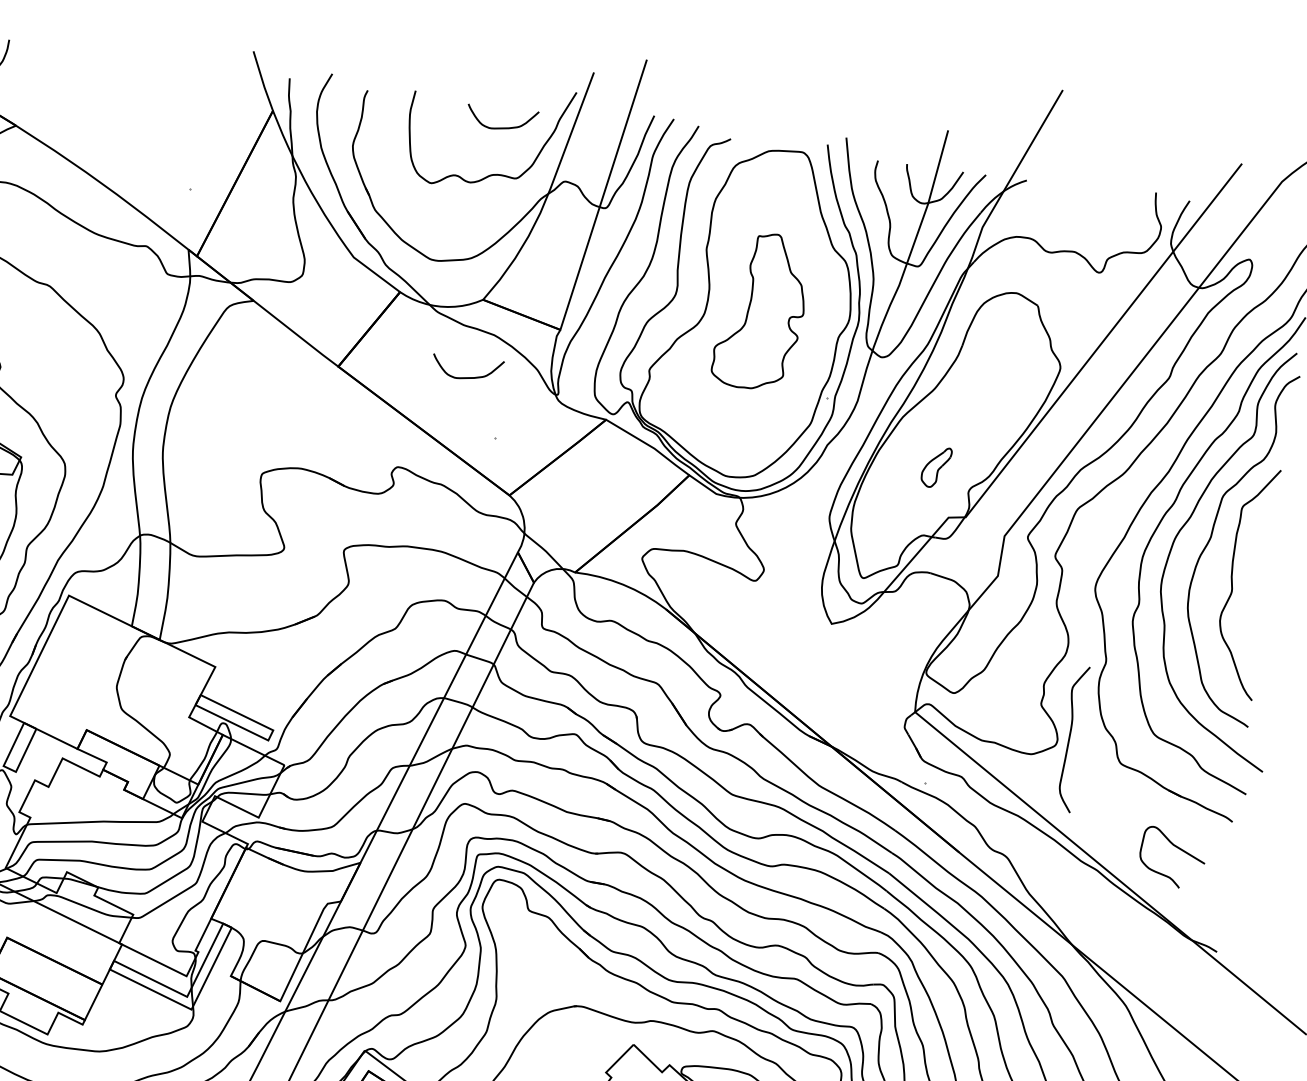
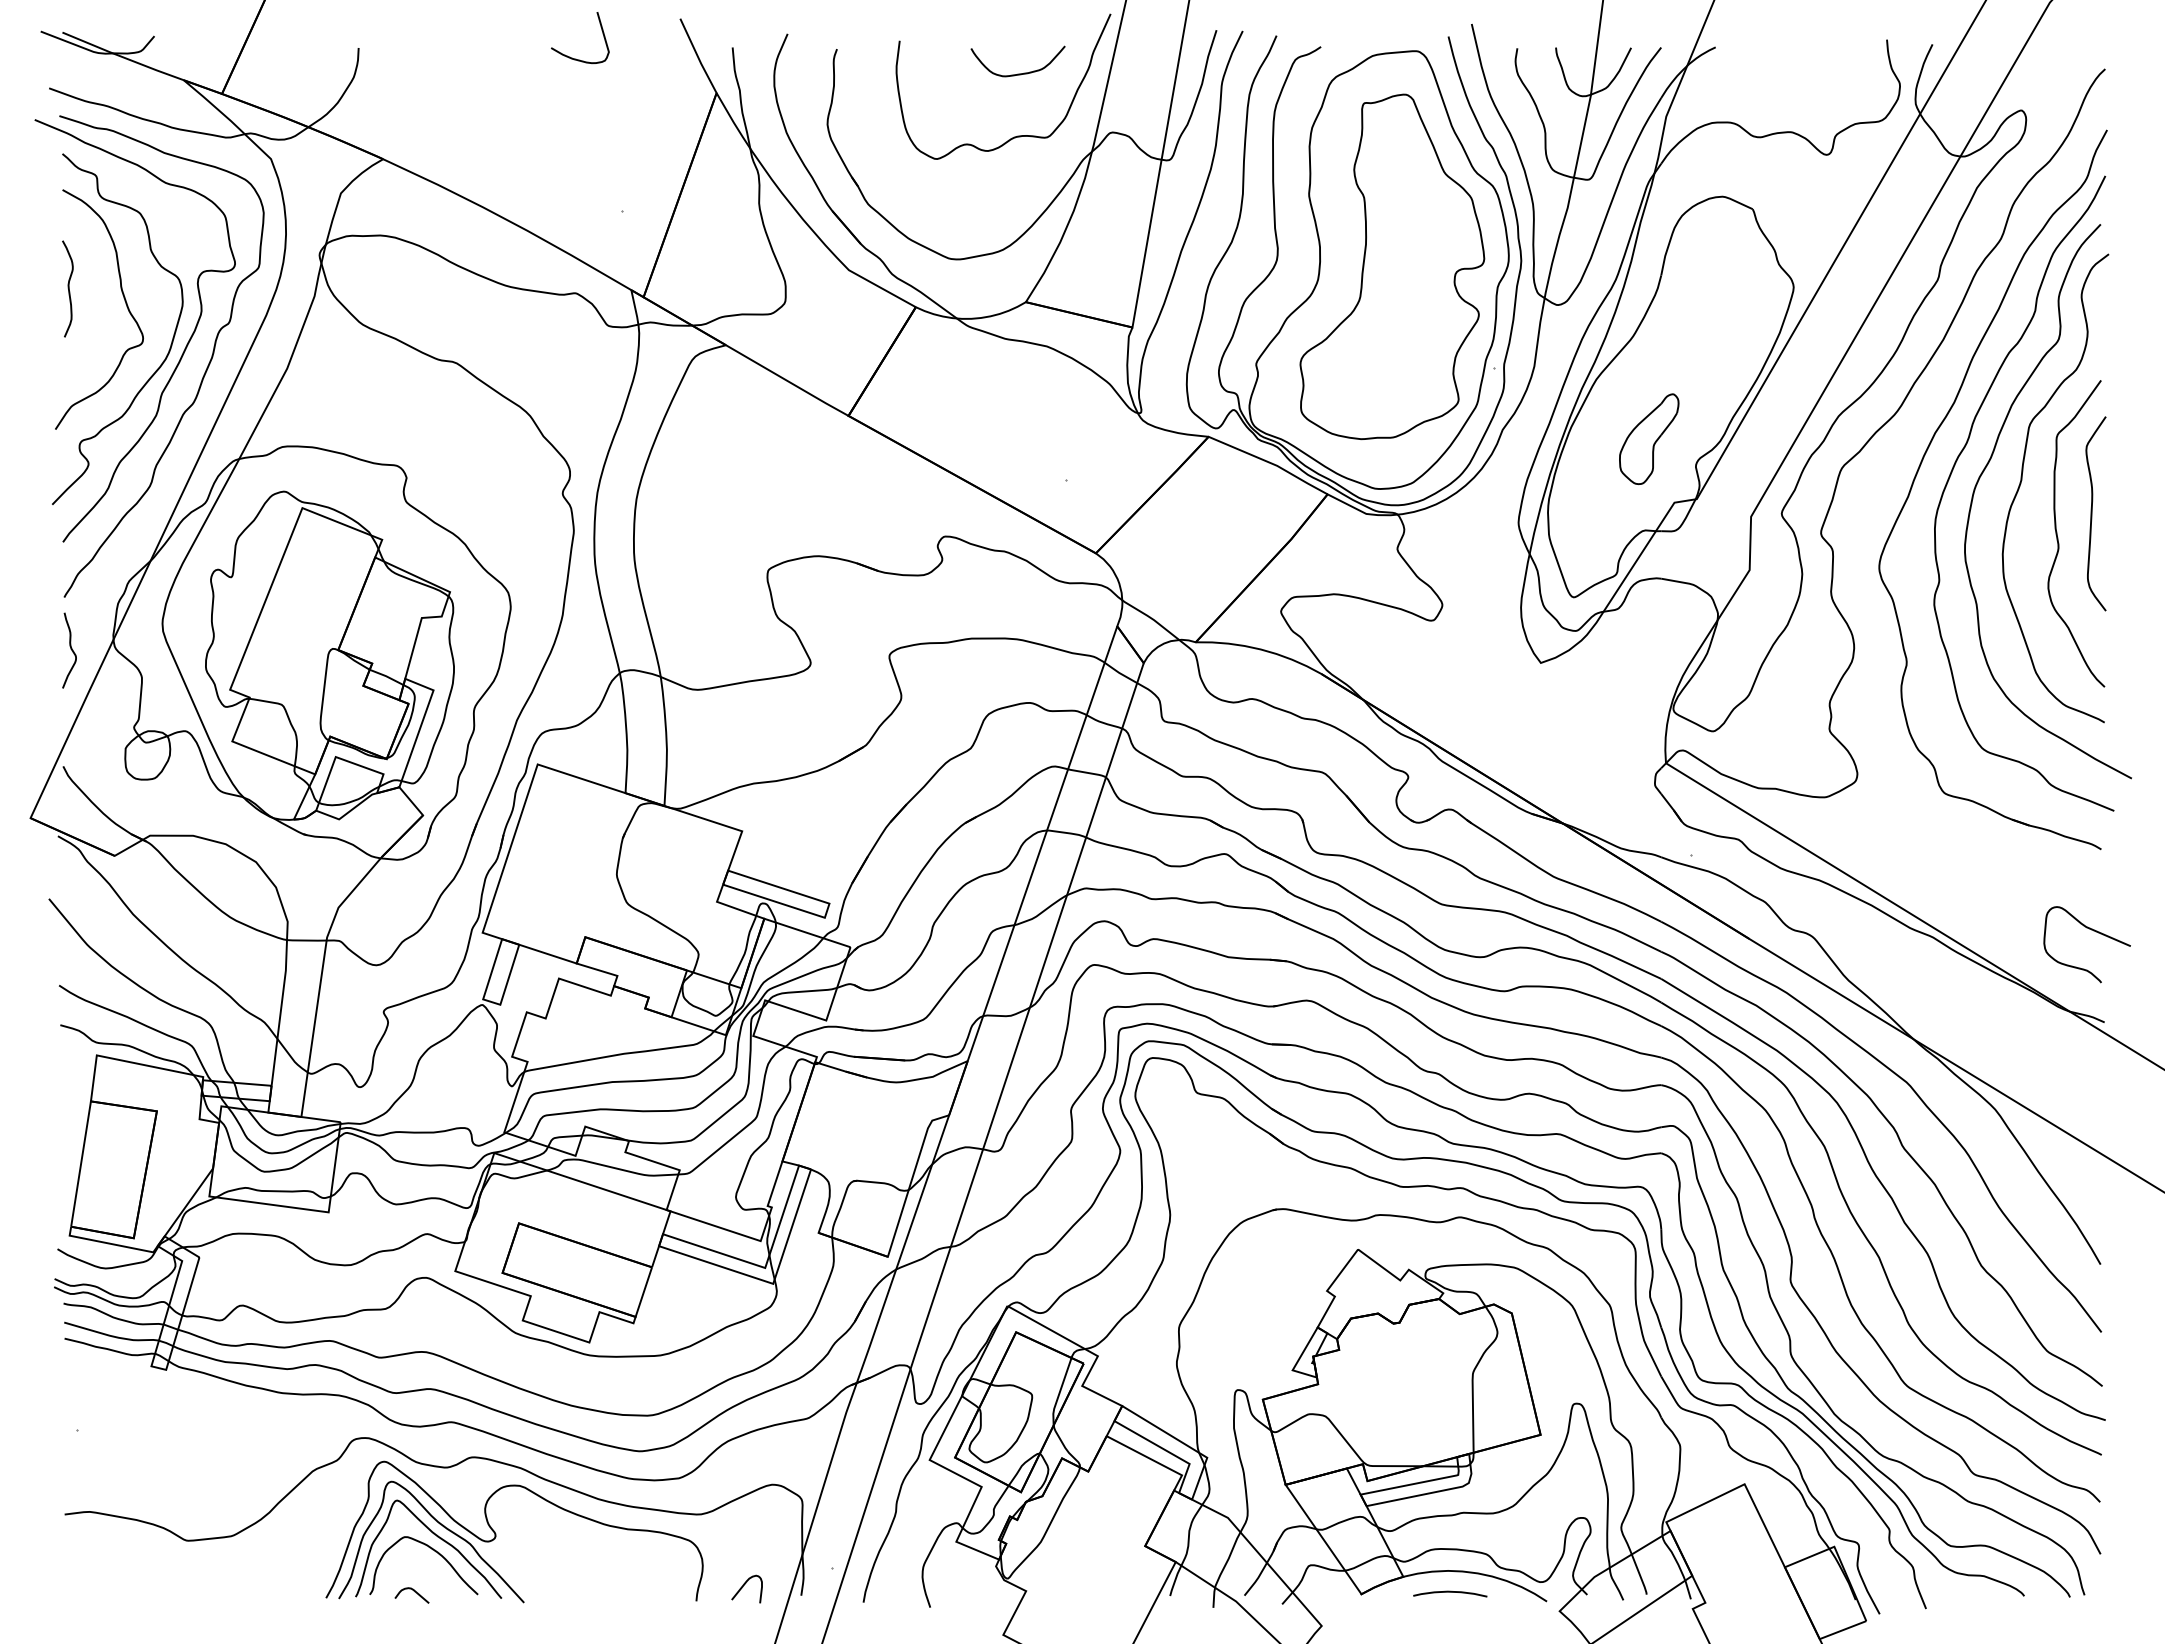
curve: (171, 70) -> (576, 58), added
part: (761, 311) -> (1392, 266), size x1.67
curve: (465, 377) -> (1017, 406), removed
part: (936, 466) -> (1649, 438), size x1.67
curve: (1070, 738) -> (2092, 513), moved
curve: (1178, 848) -> (2093, 931), moved

